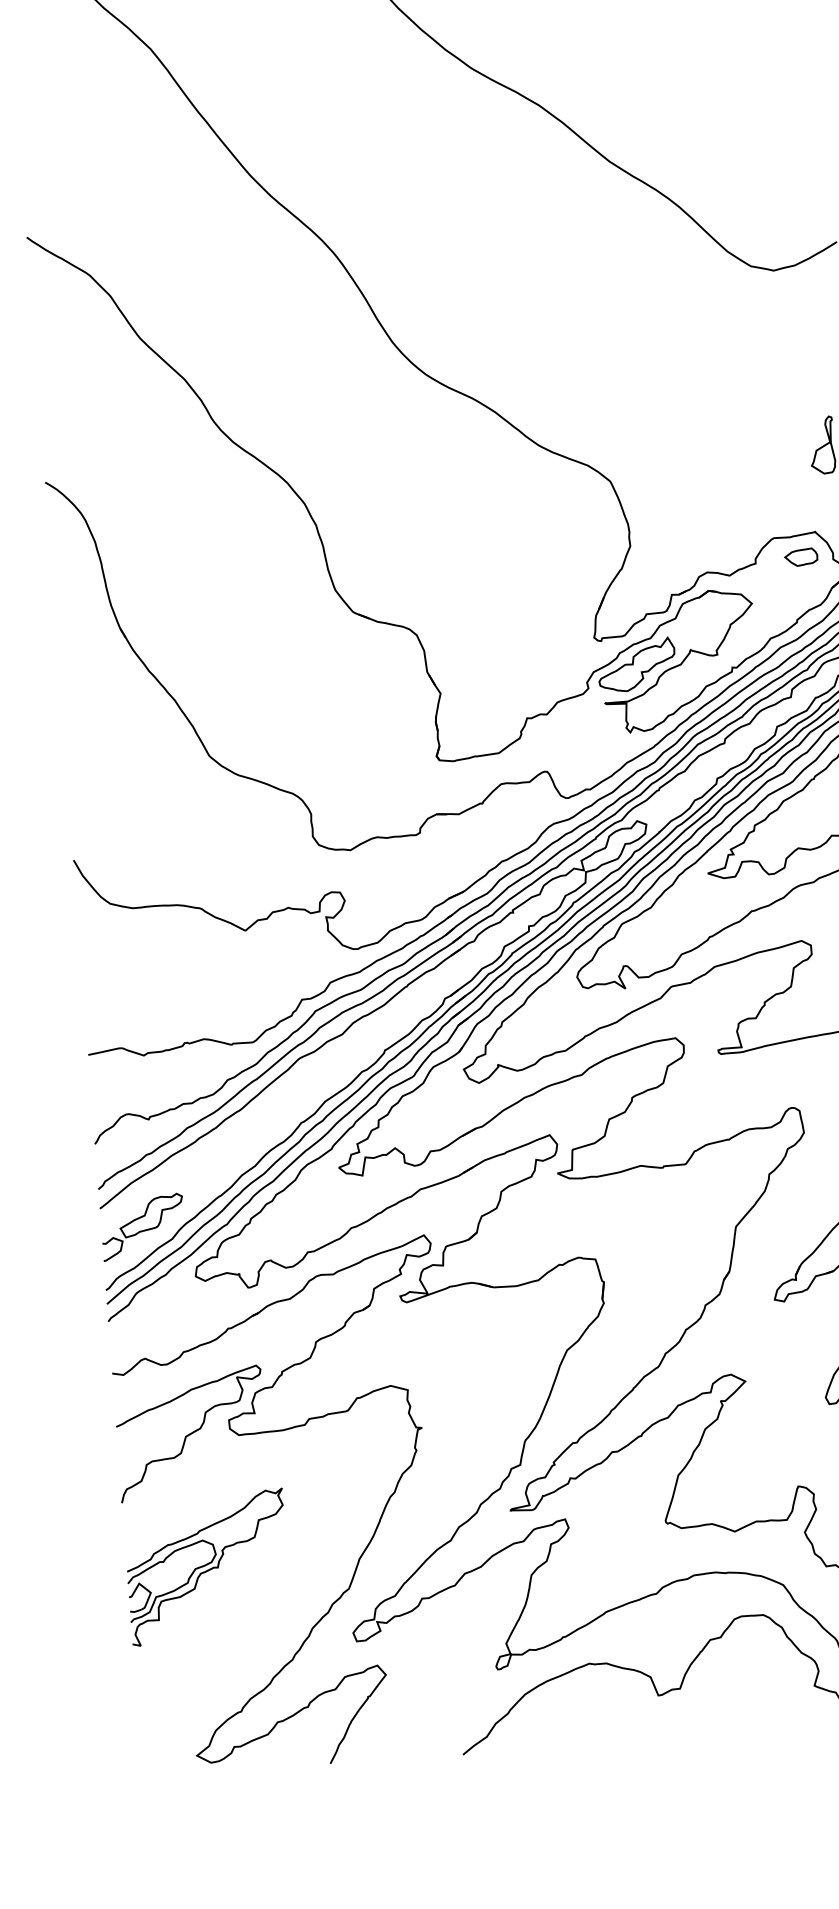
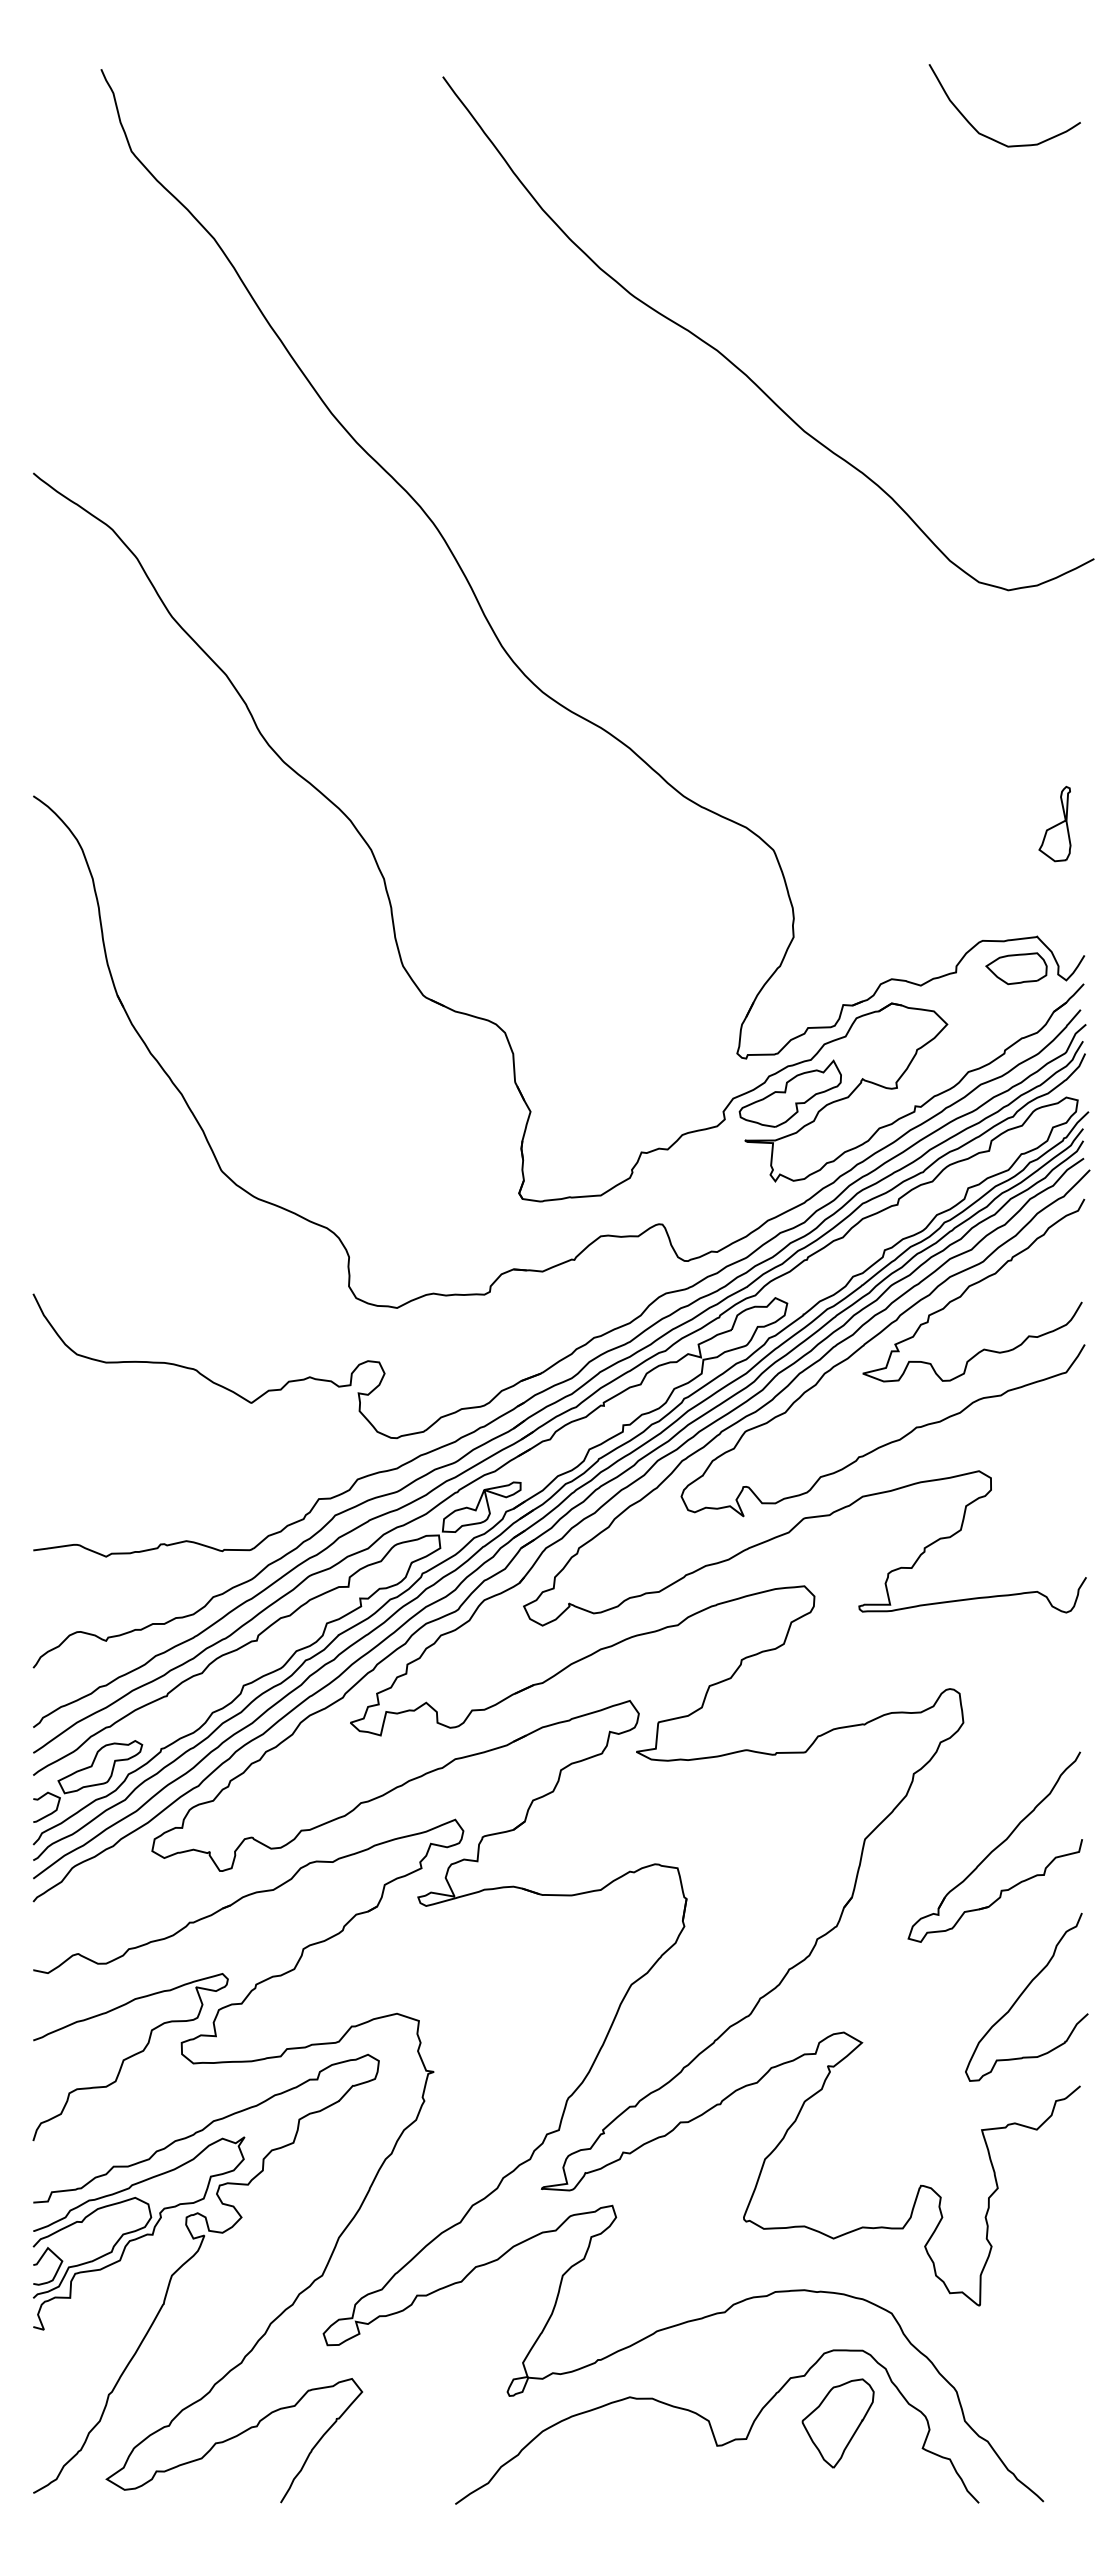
part: (801, 557) -> (1016, 968), size x1.43
part: (279, 1126) -> (276, 1663), added
curve: (250, 1582) -> (193, 2257), added
part: (748, 1671) -> (837, 2423), added

